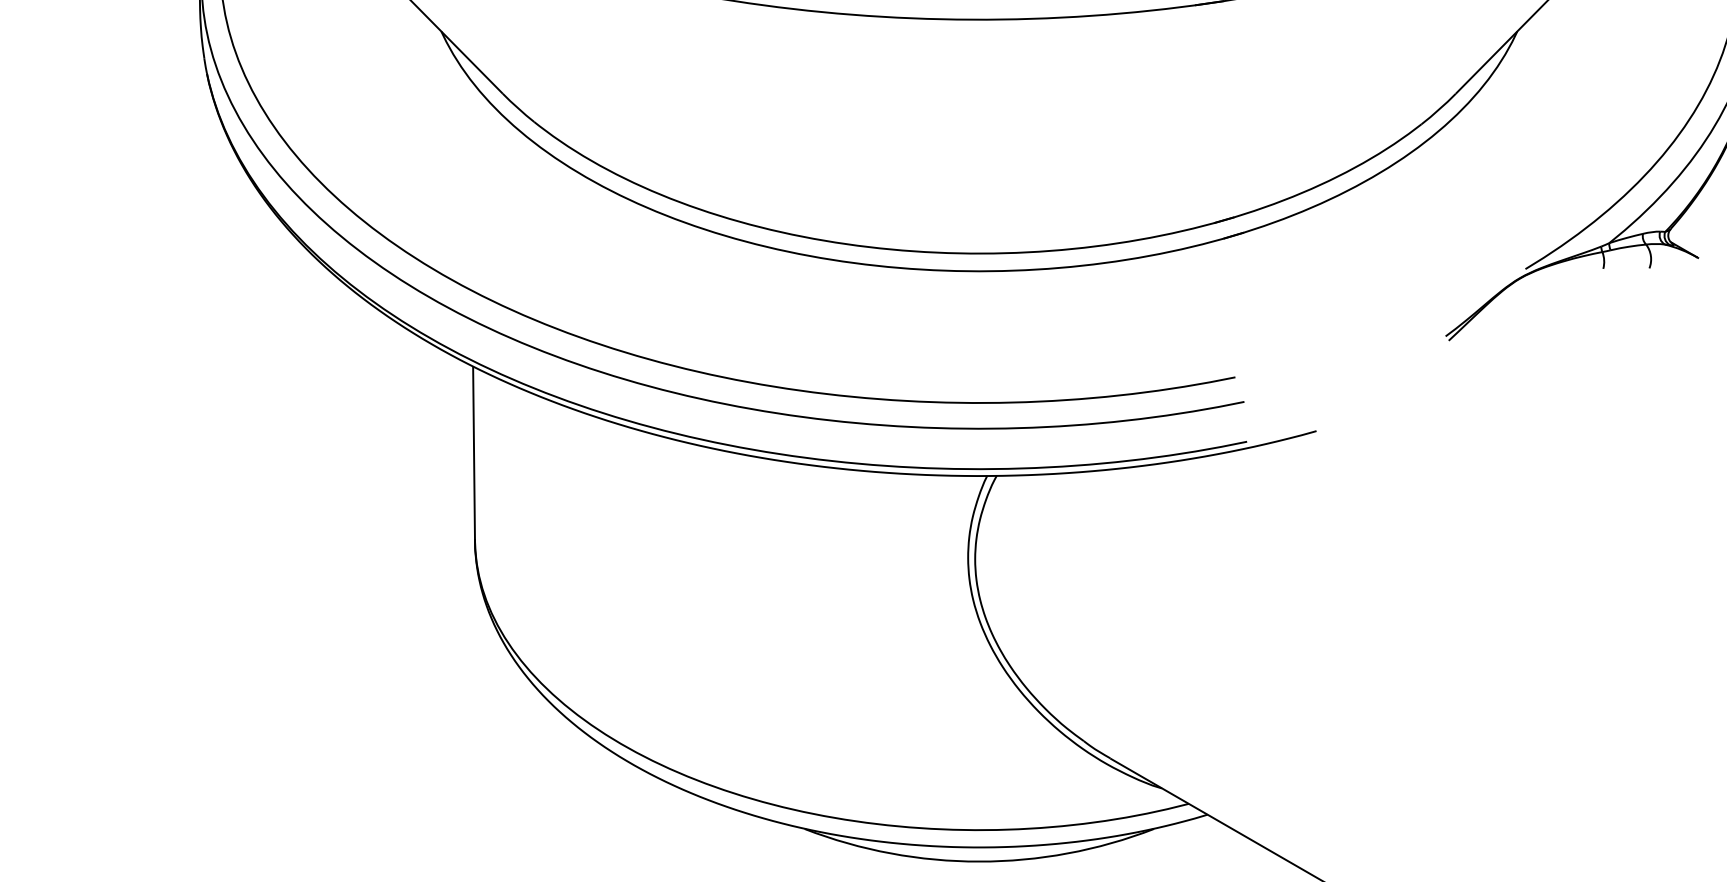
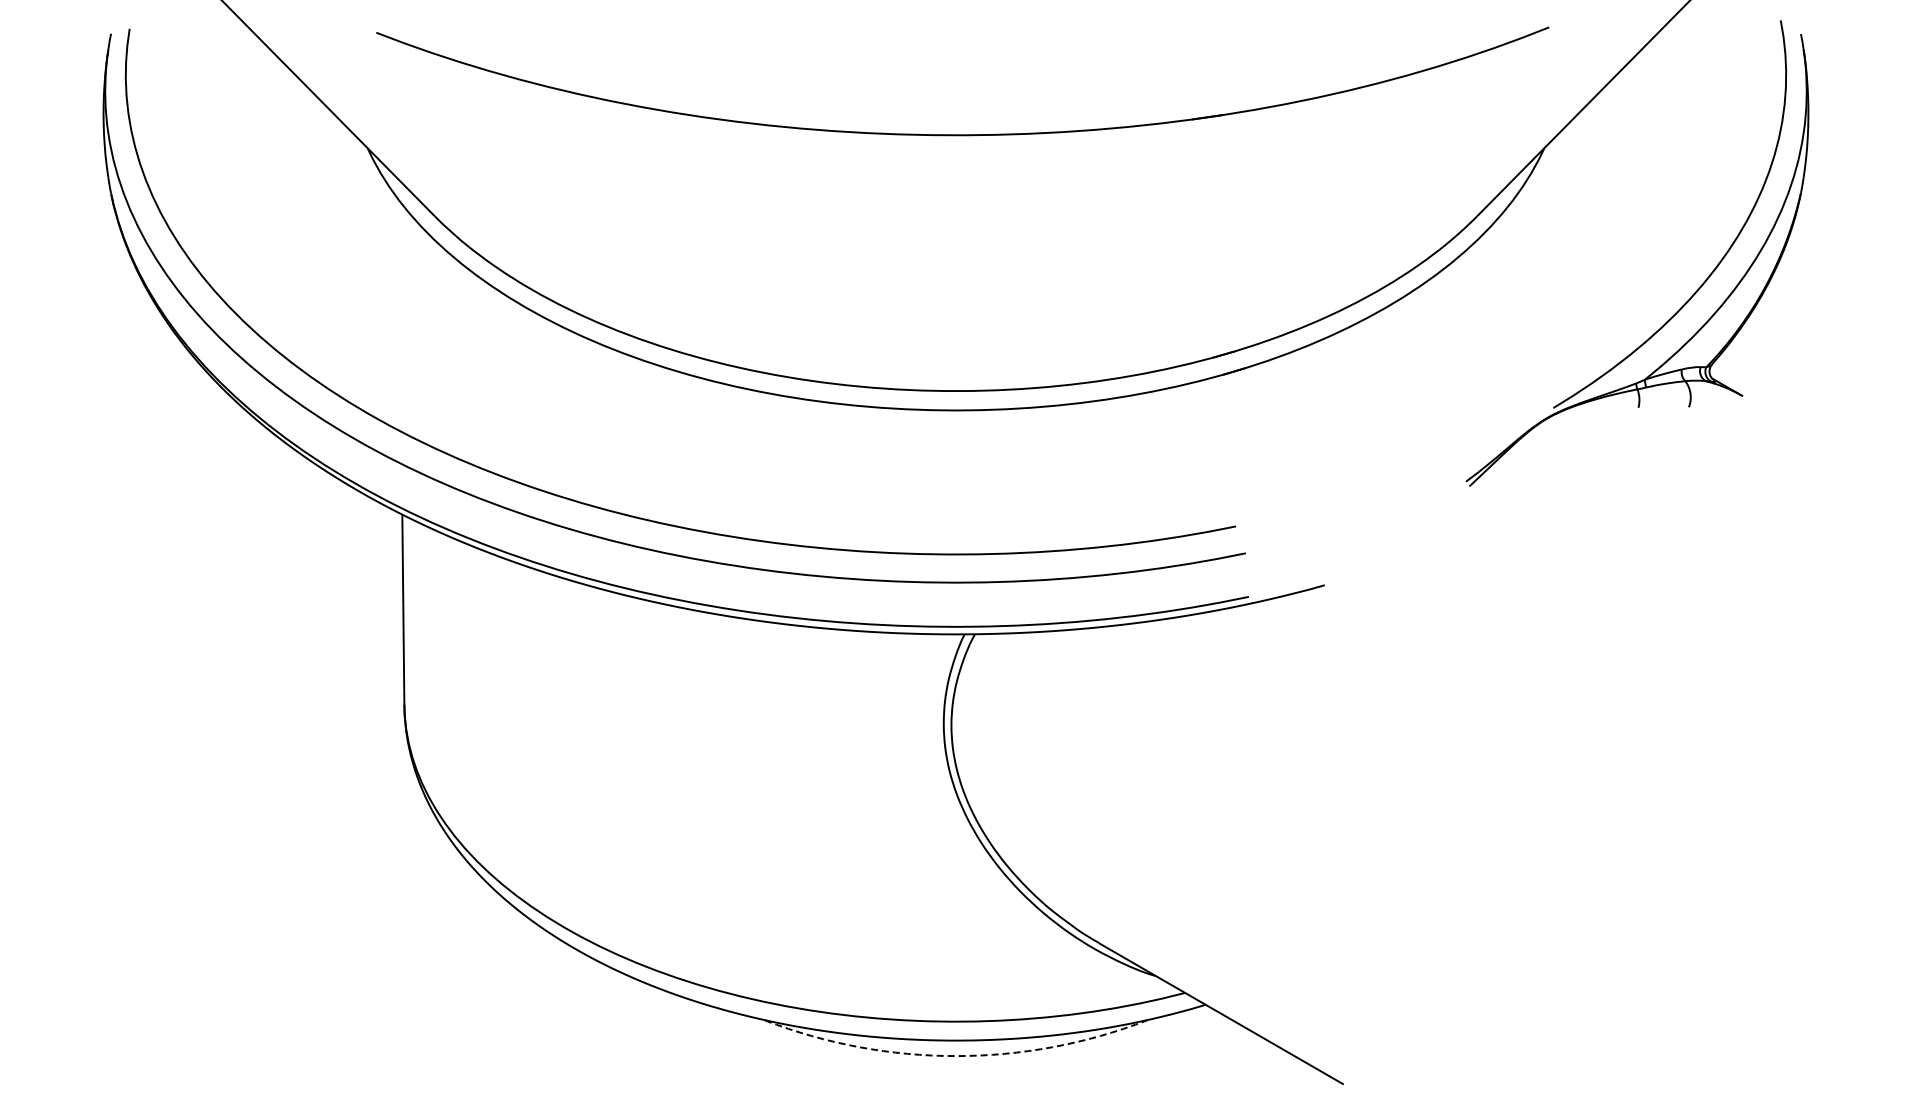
arc: (979, 861) -> (956, 1056), solid -> dashed

